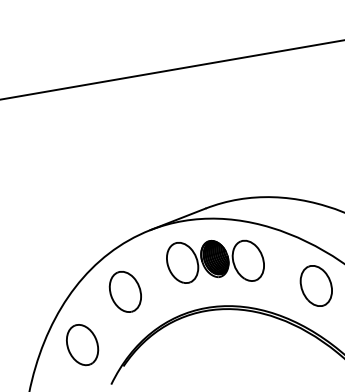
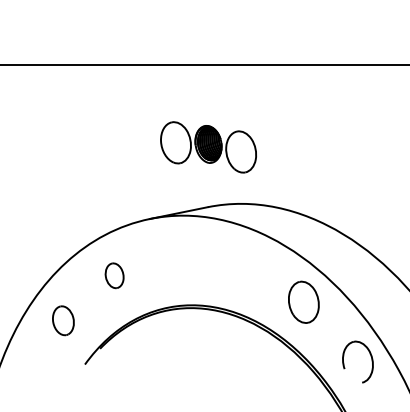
part: (215, 262) -> (208, 147), moved
part: (125, 291) -> (114, 275), size x0.6
part: (82, 344) -> (63, 320), size x0.7

